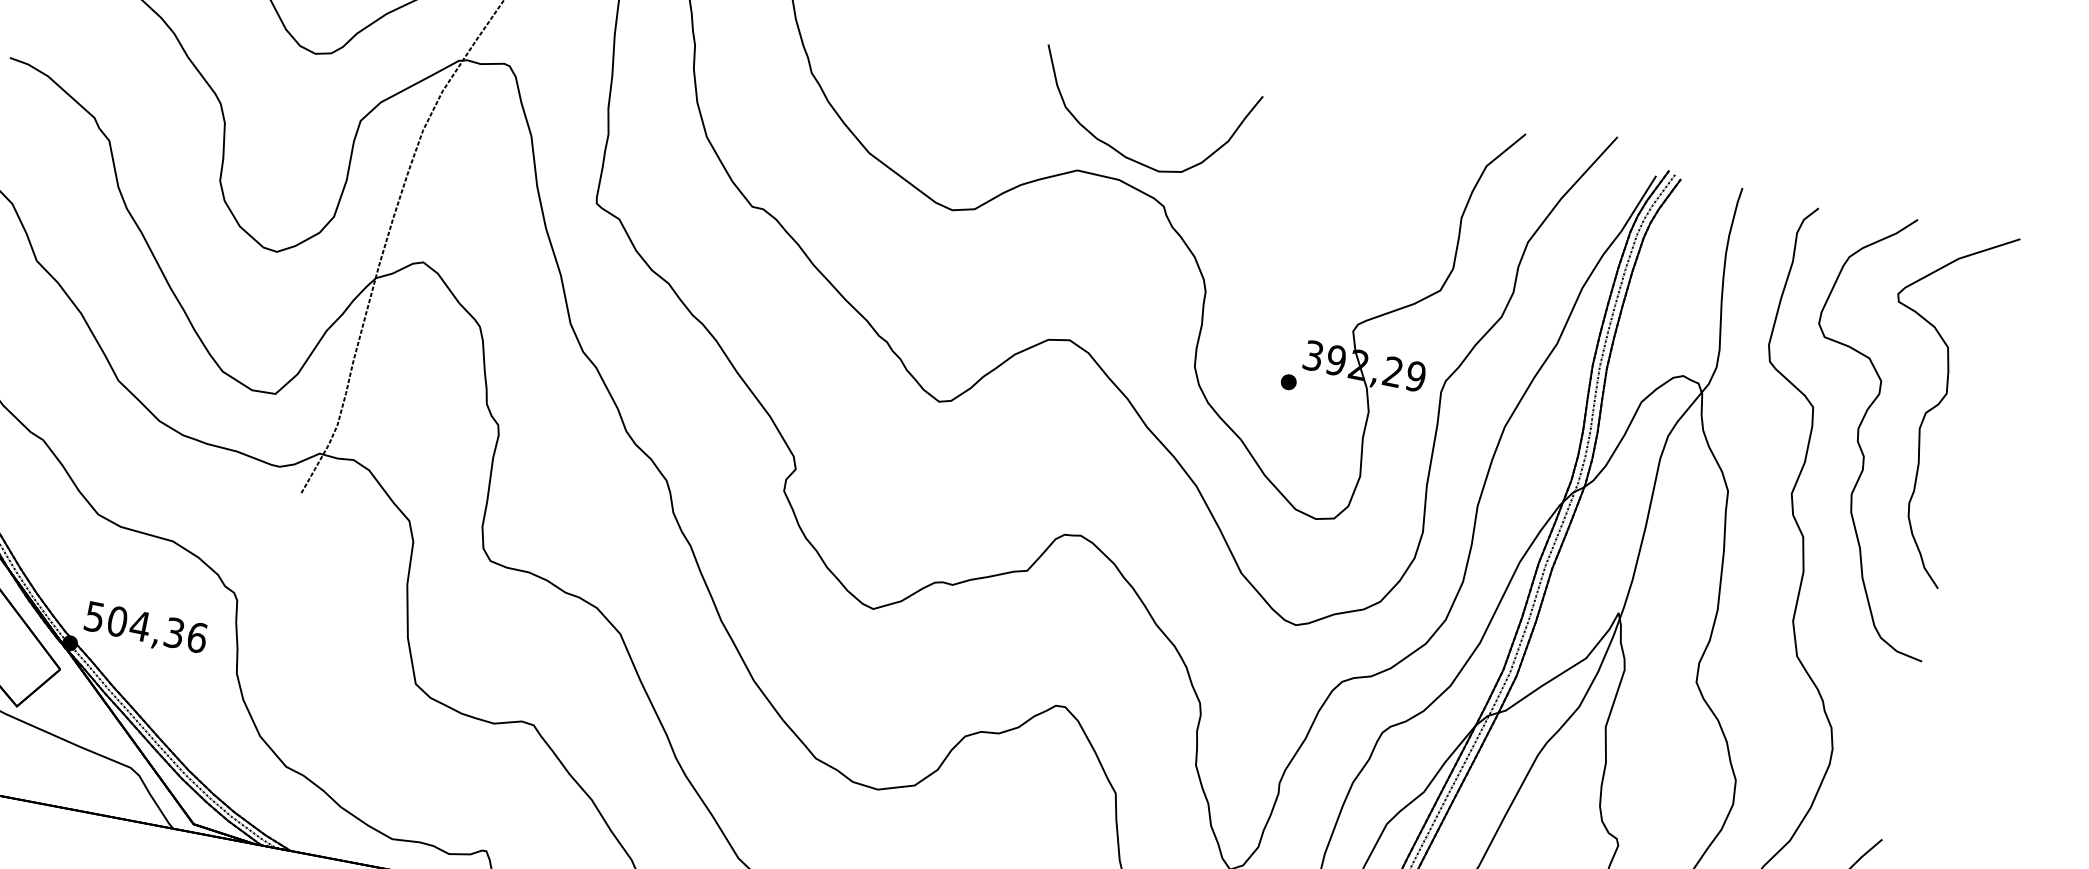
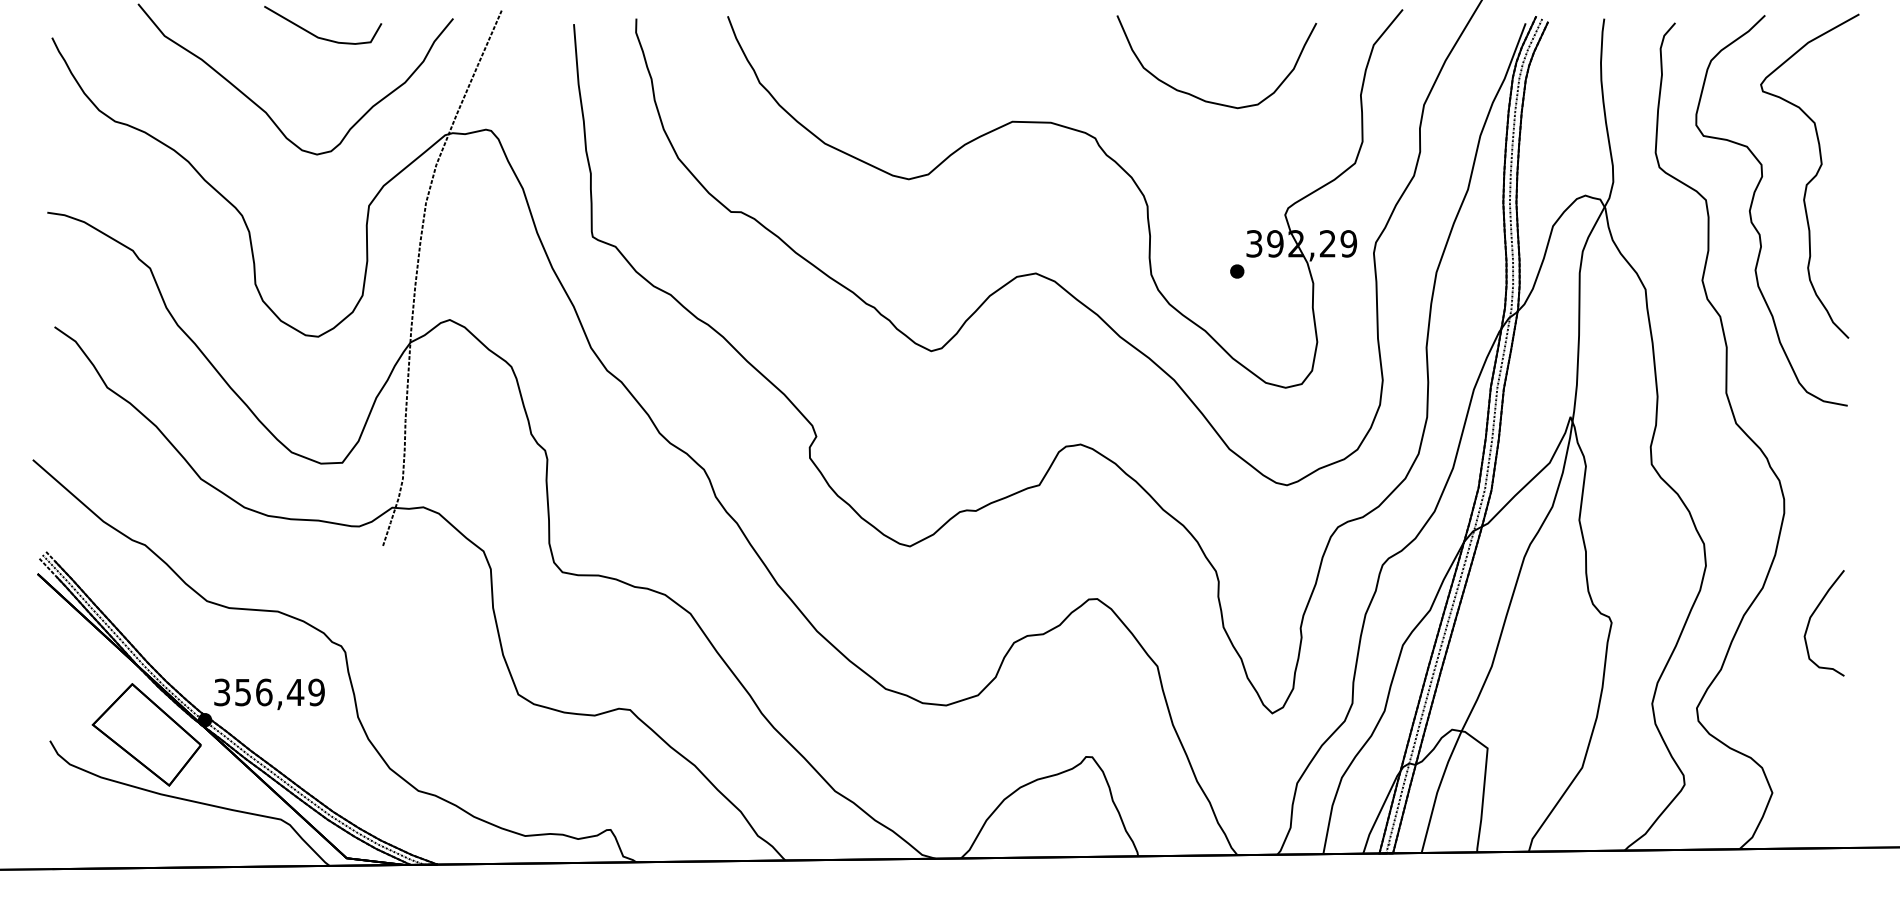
part: (1124, 154) -> (1204, 99), moved
text: (146, 627) -> (269, 692), 504,36 -> 356,49

